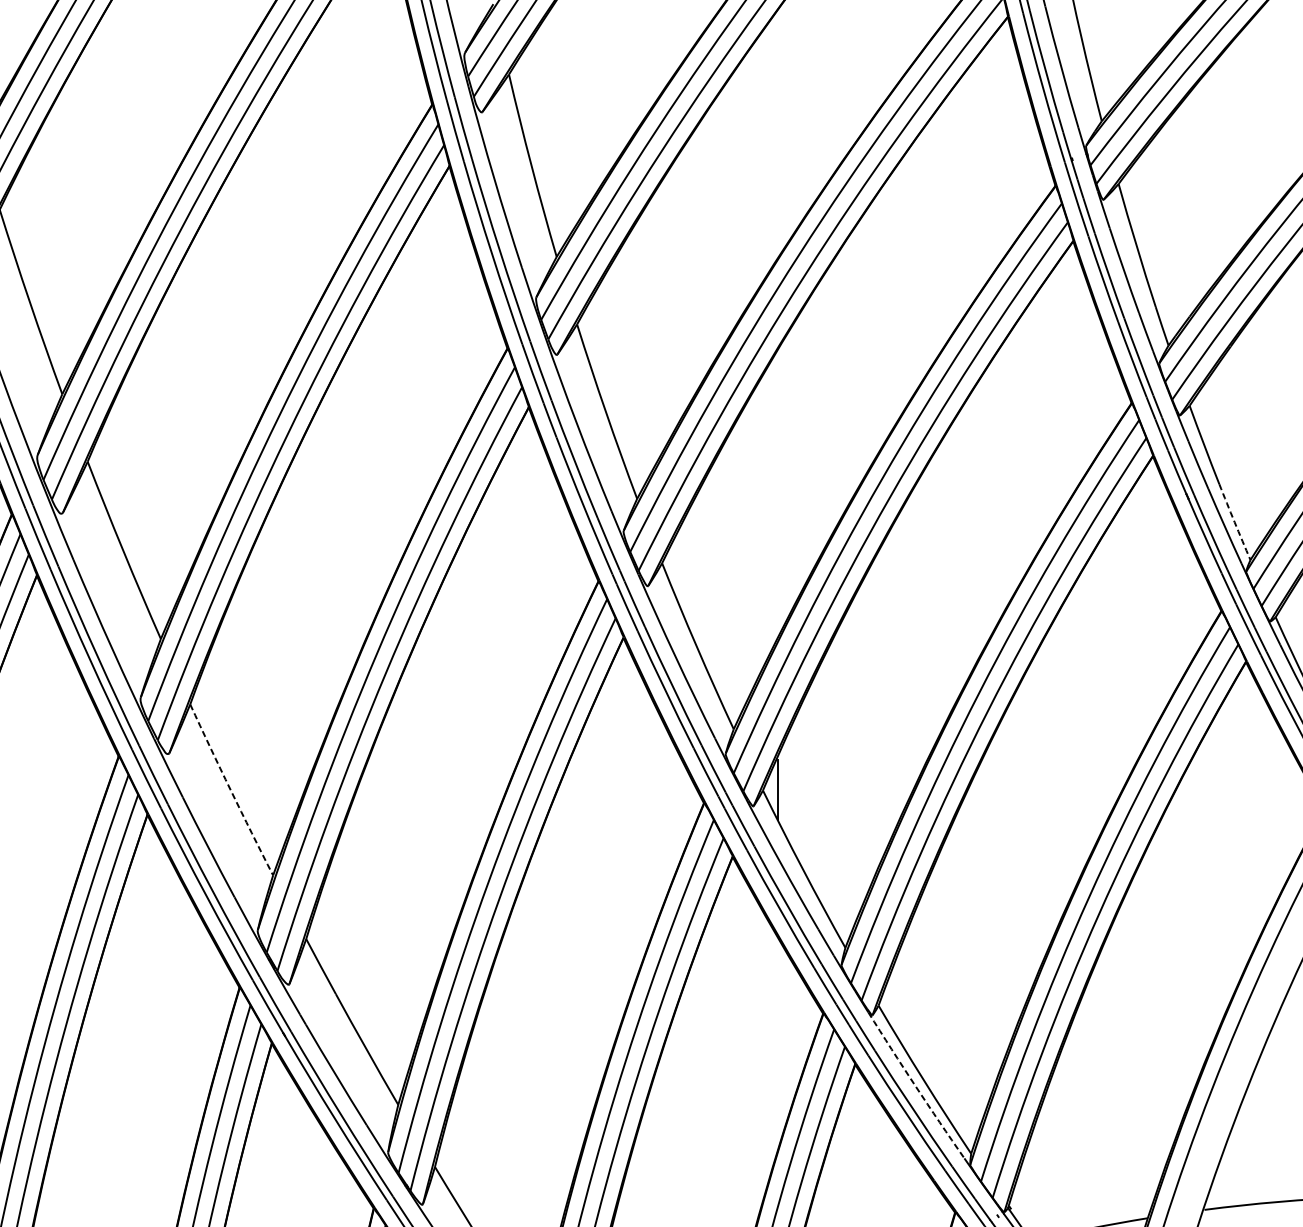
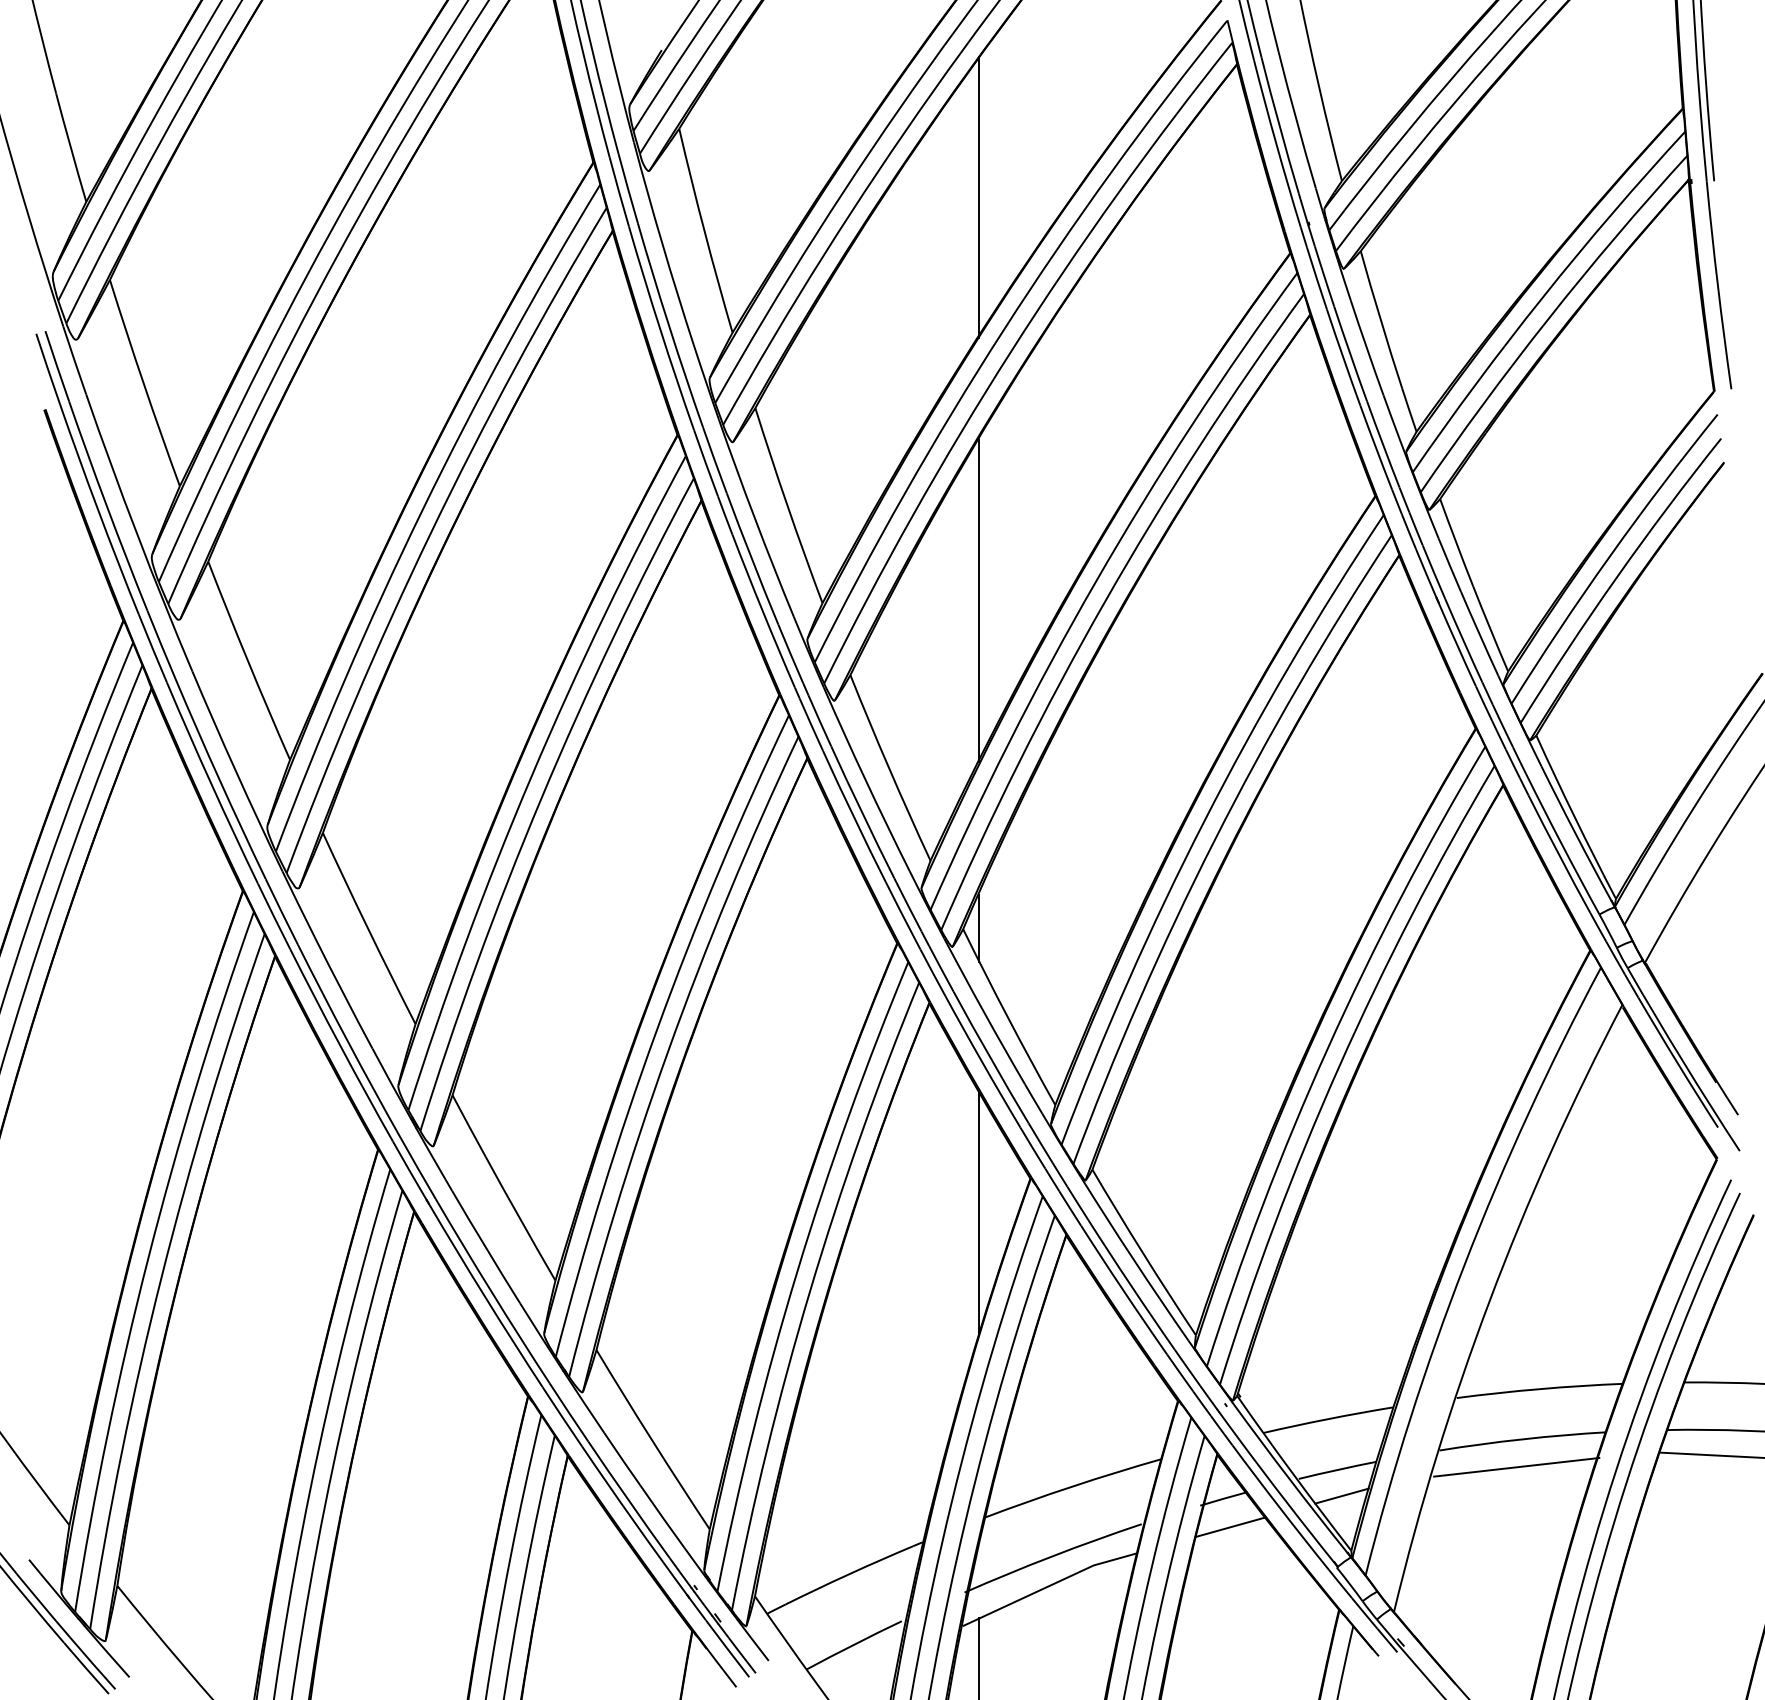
line: (777, 135) -> (979, 197), added
line: (777, 496) -> (979, 600), added
arc: (1234, 522) -> (1490, 629), dashed -> solid
arc: (231, 790) -> (368, 929), dashed -> solid
line: (777, 1044) -> (979, 1213), added
arc: (915, 1085) -> (1133, 1259), dashed -> solid

